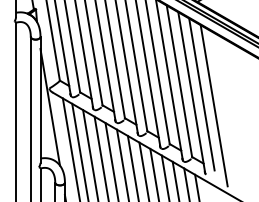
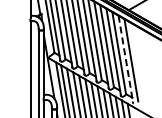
line: (191, 93) -> (125, 59), solid -> dashed
line: (213, 105) -> (137, 66), removed

